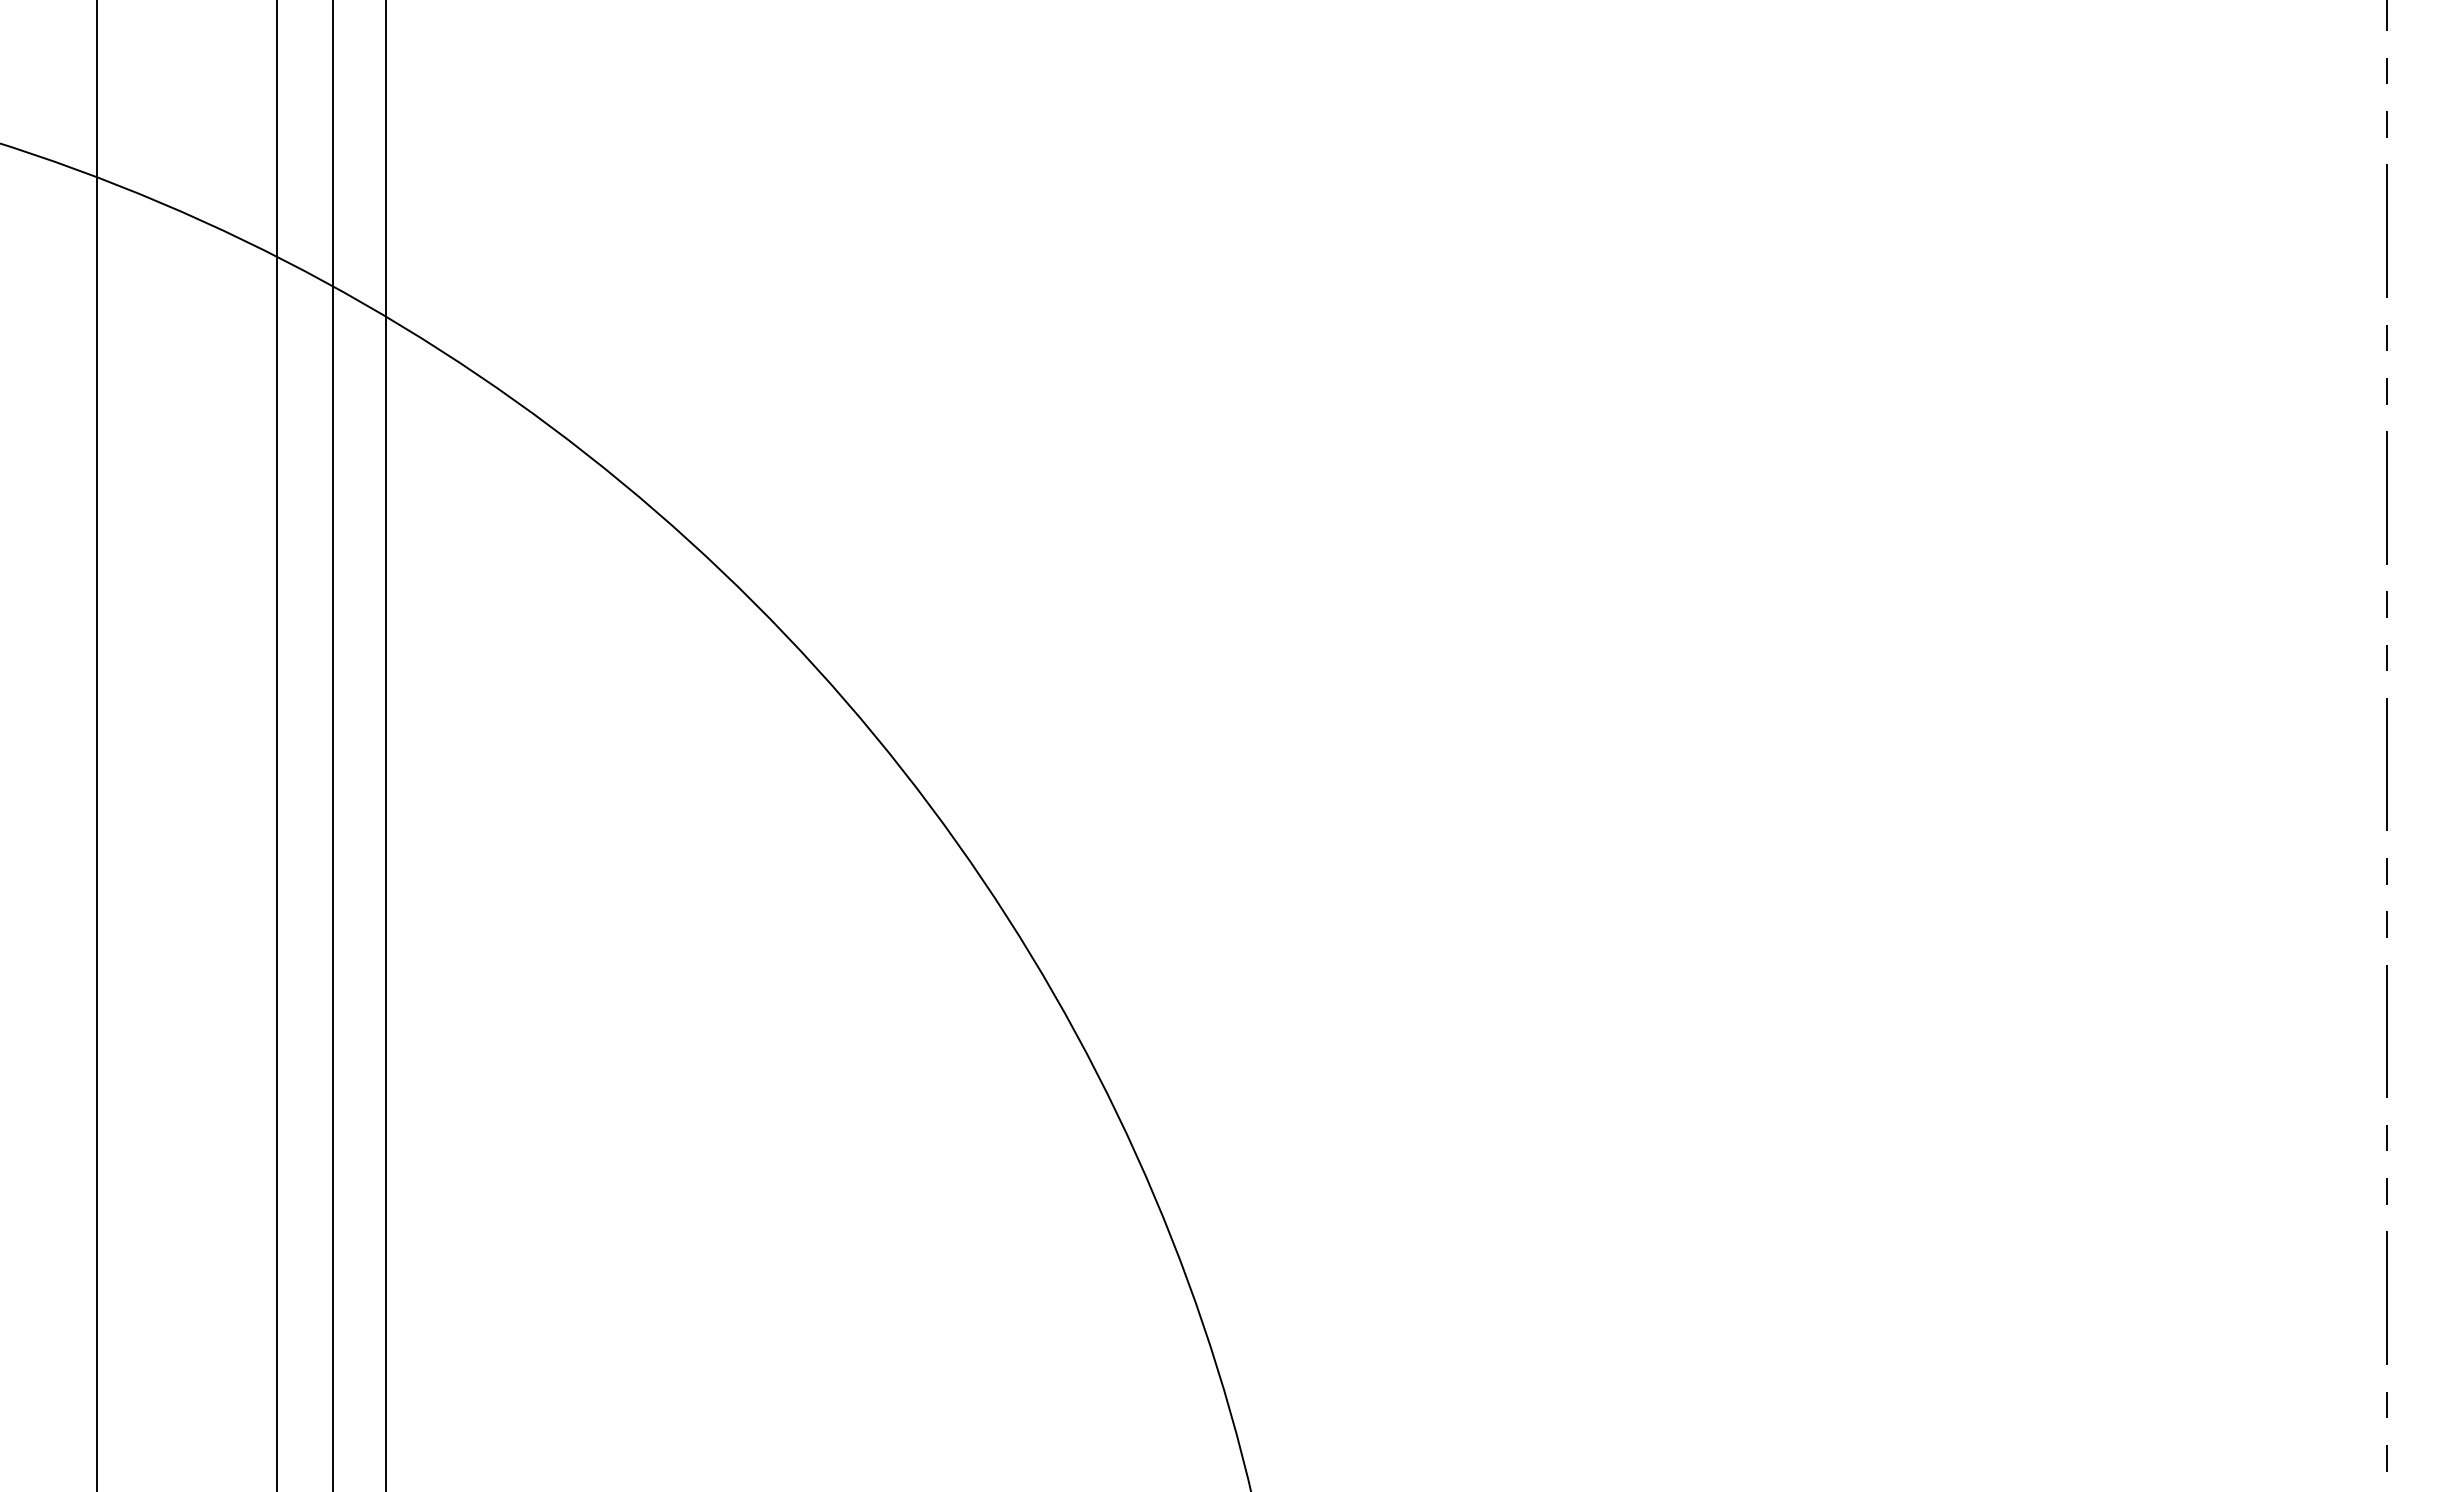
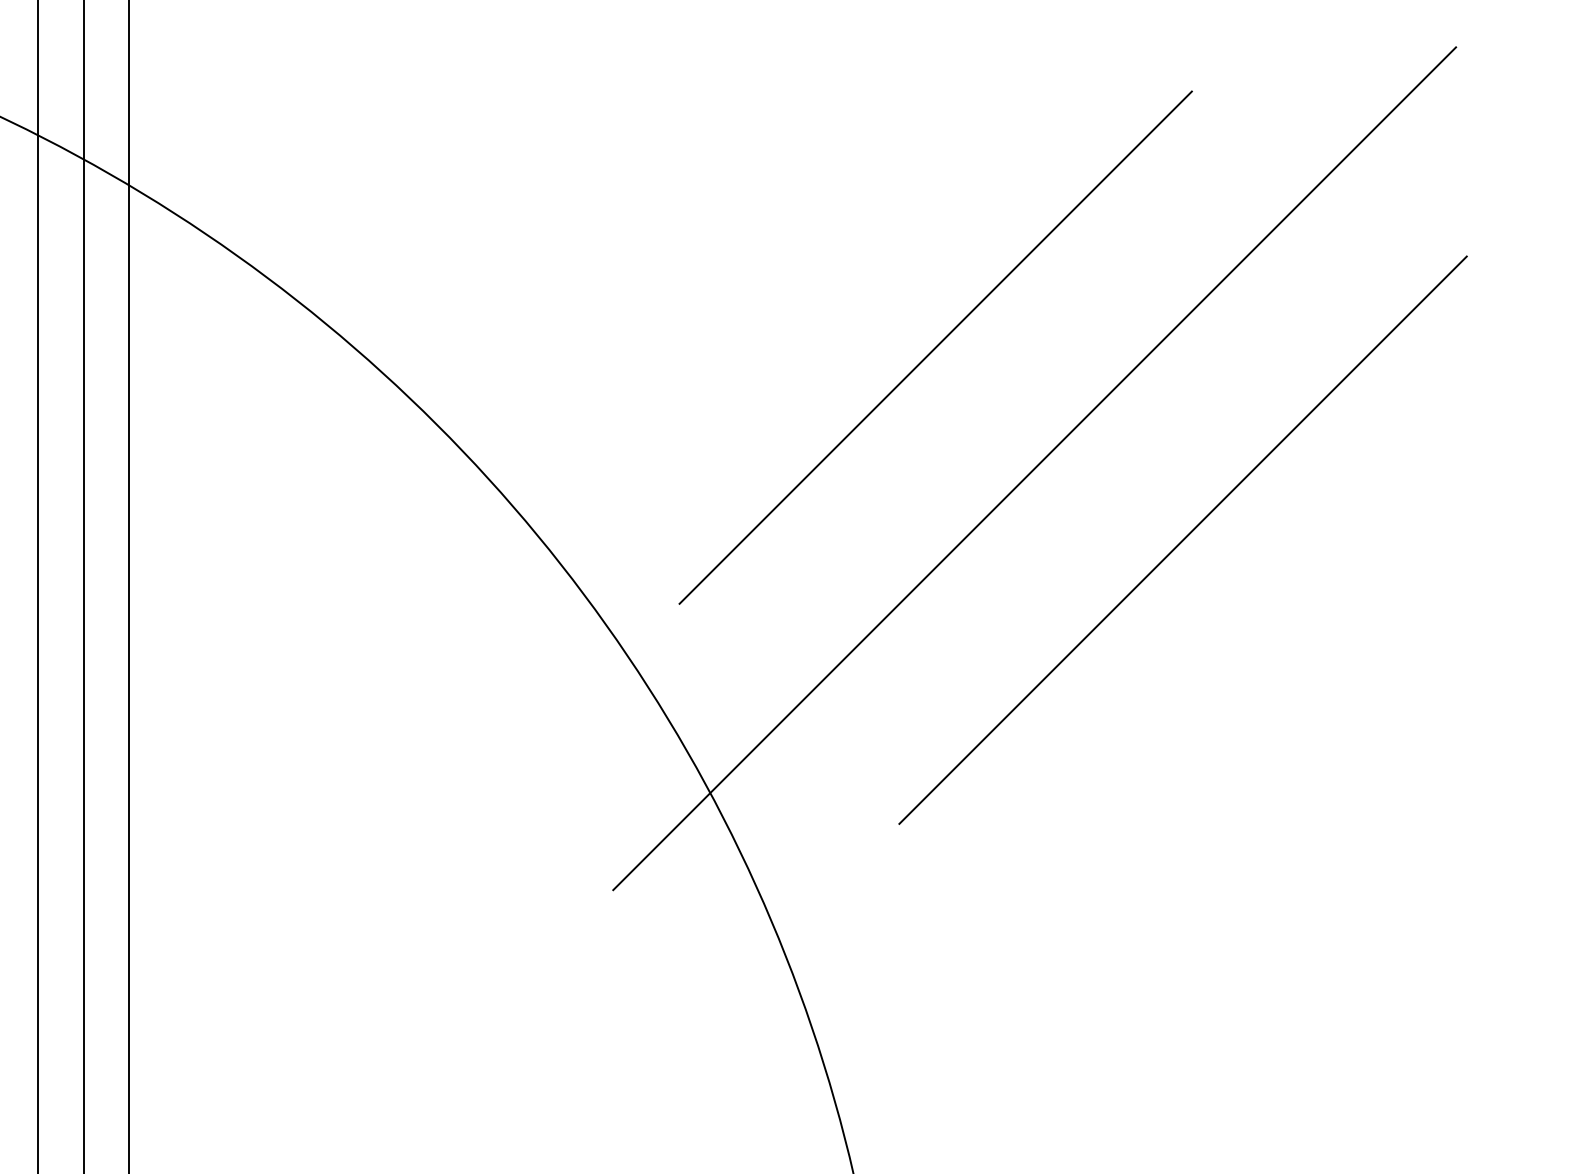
line: (1350, 510) -> (935, 347), added
line: (1469, 655) -> (1034, 468), added
line: (1646, 741) -> (1182, 540), added

